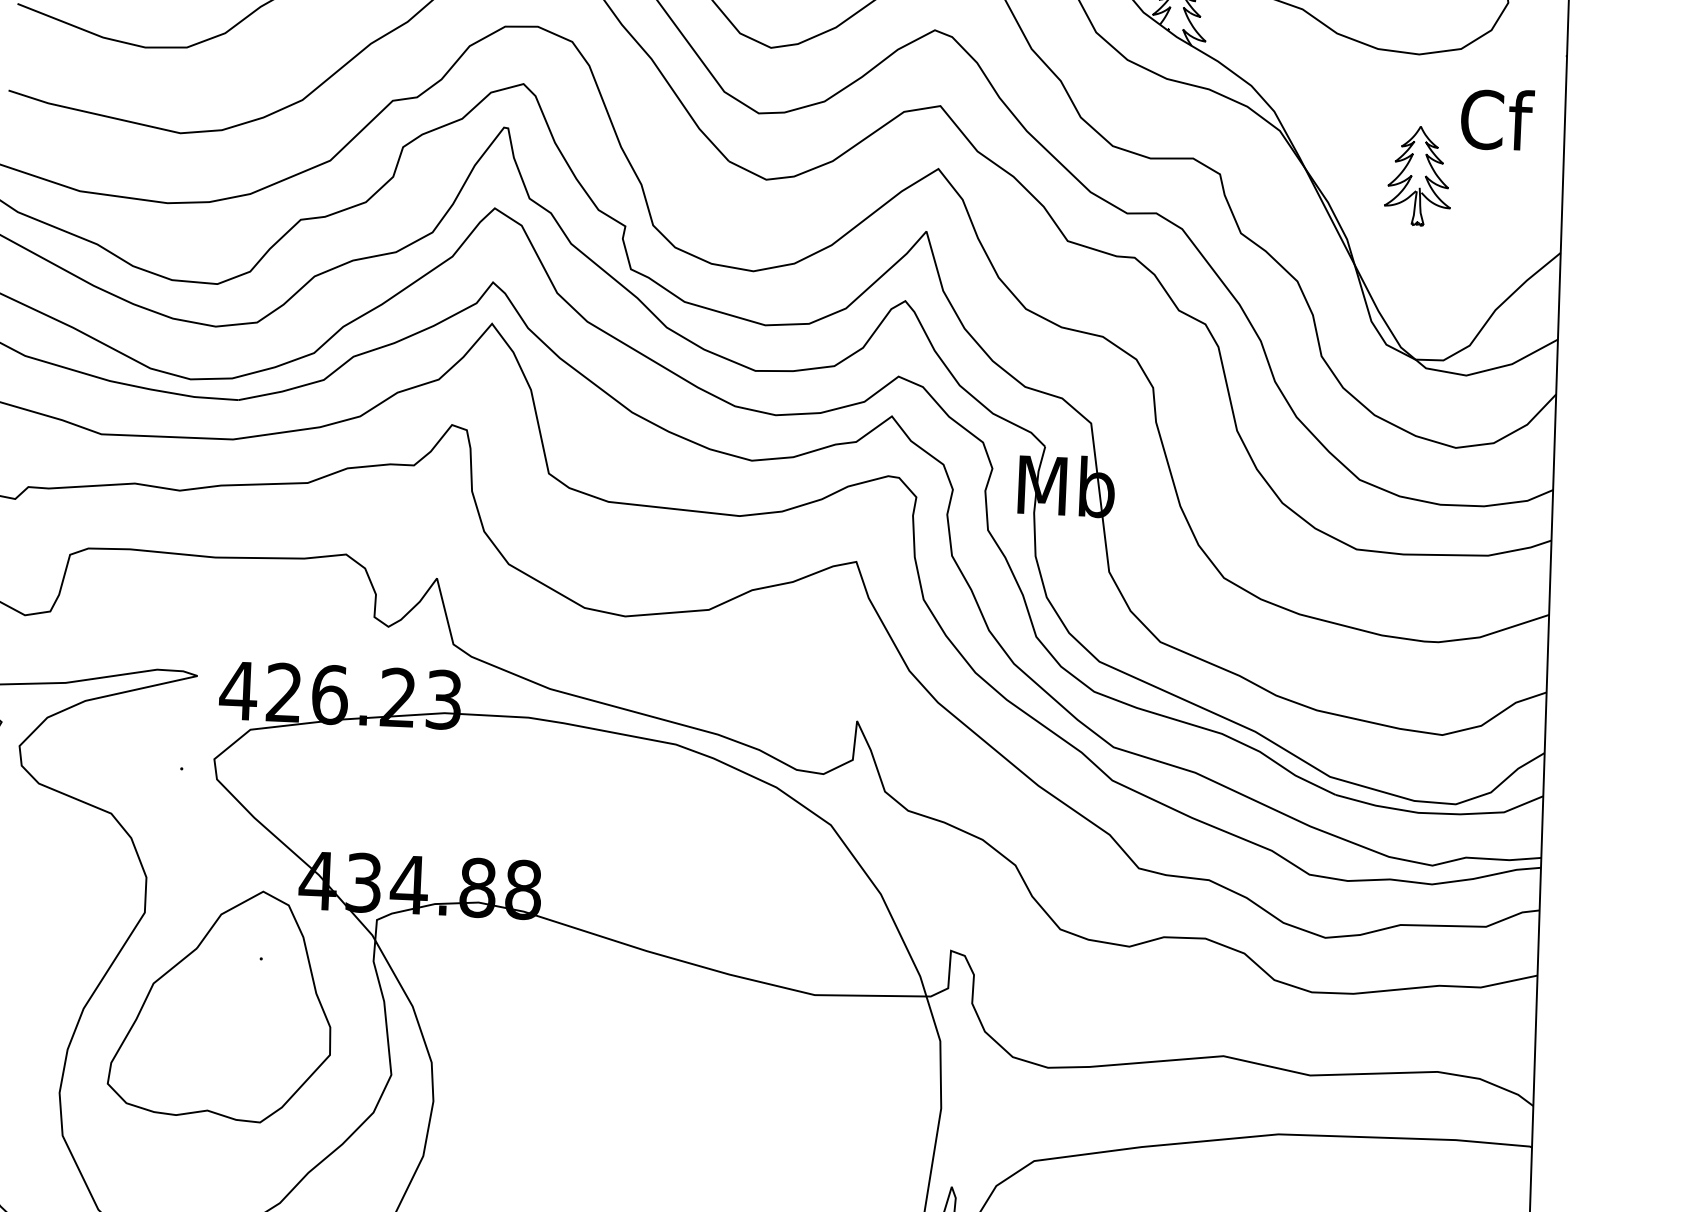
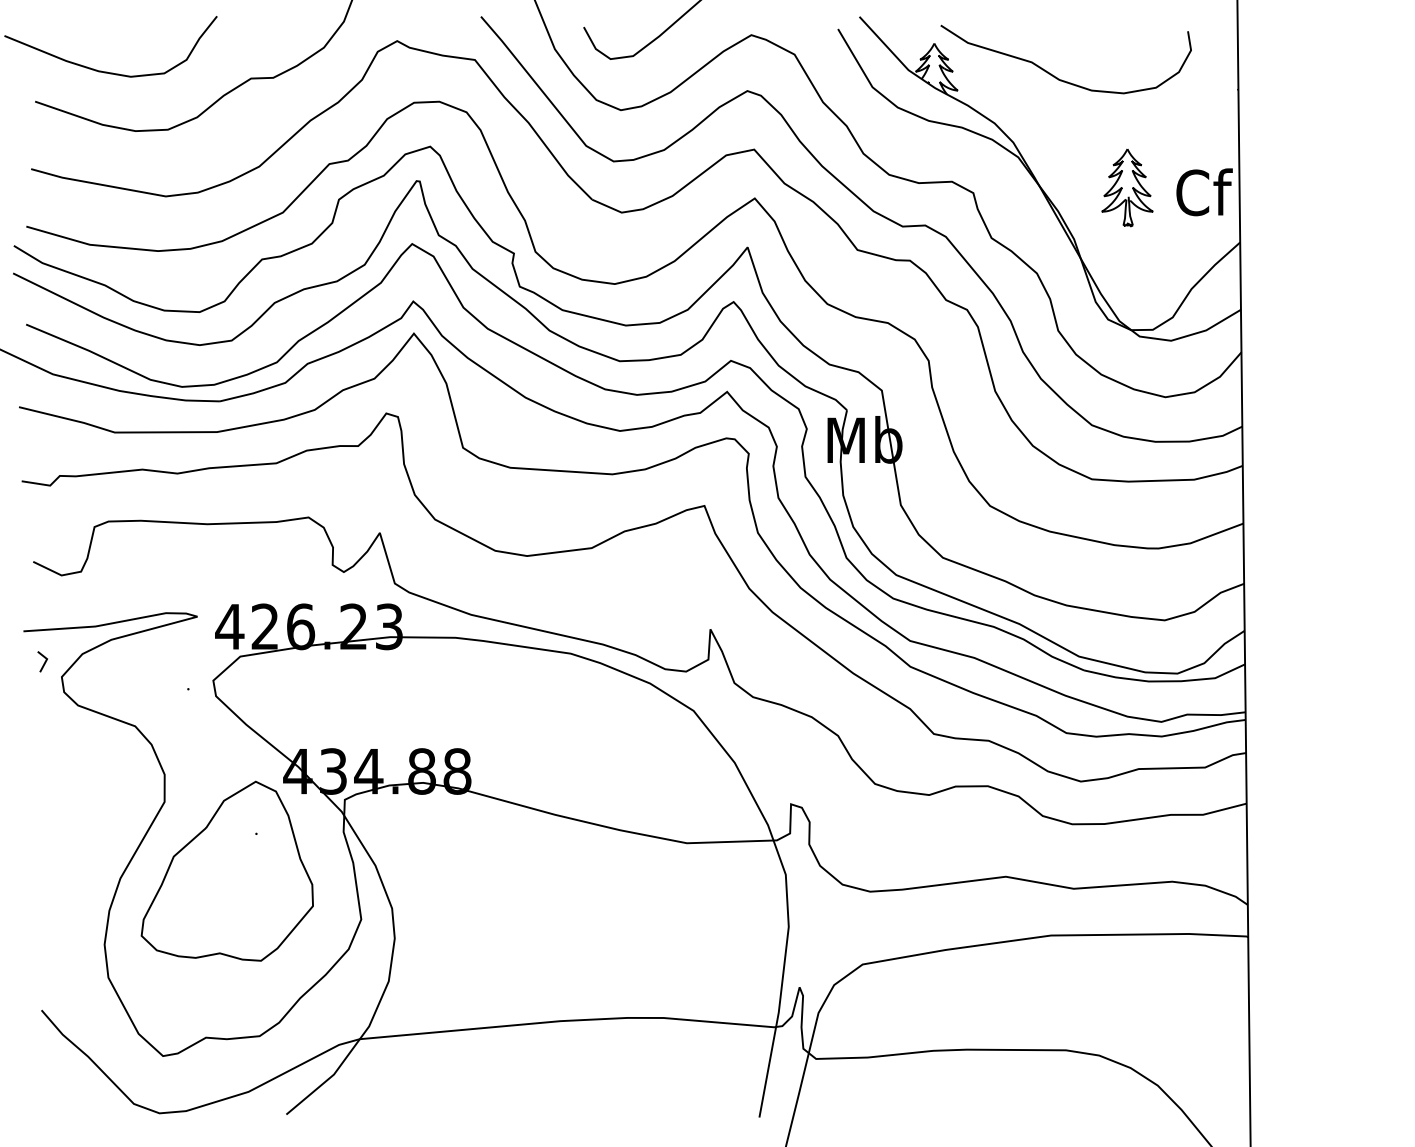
text: (1497, 119) -> (1204, 192), moved

